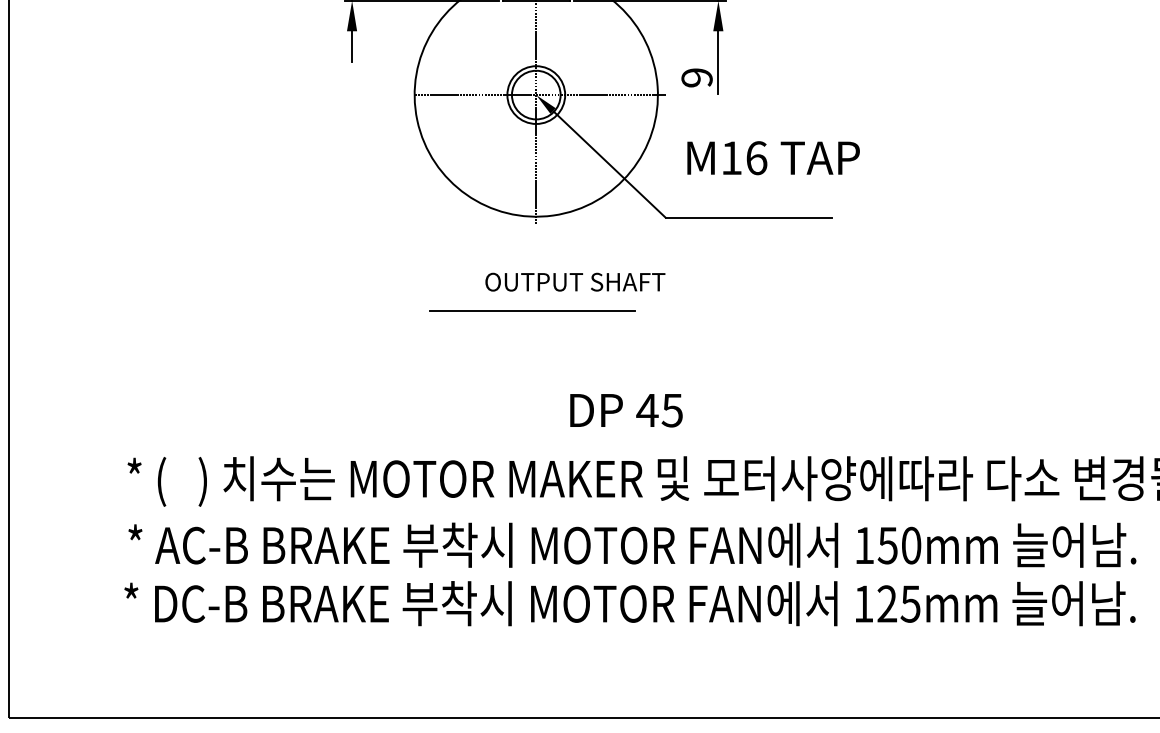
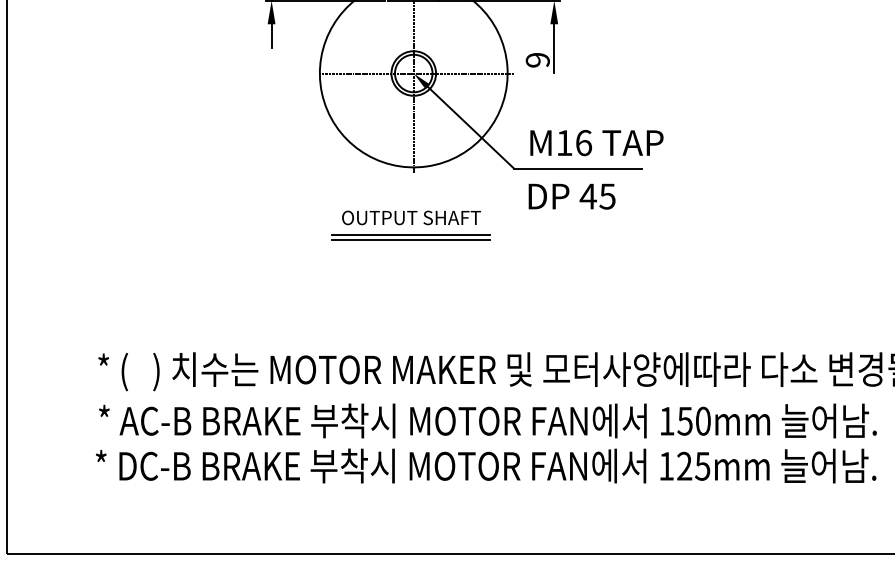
text: (773, 158) -> (596, 143), moved
text: (575, 281) -> (411, 217), moved
line: (532, 304) -> (410, 235), added
text: (626, 410) -> (572, 196), moved

